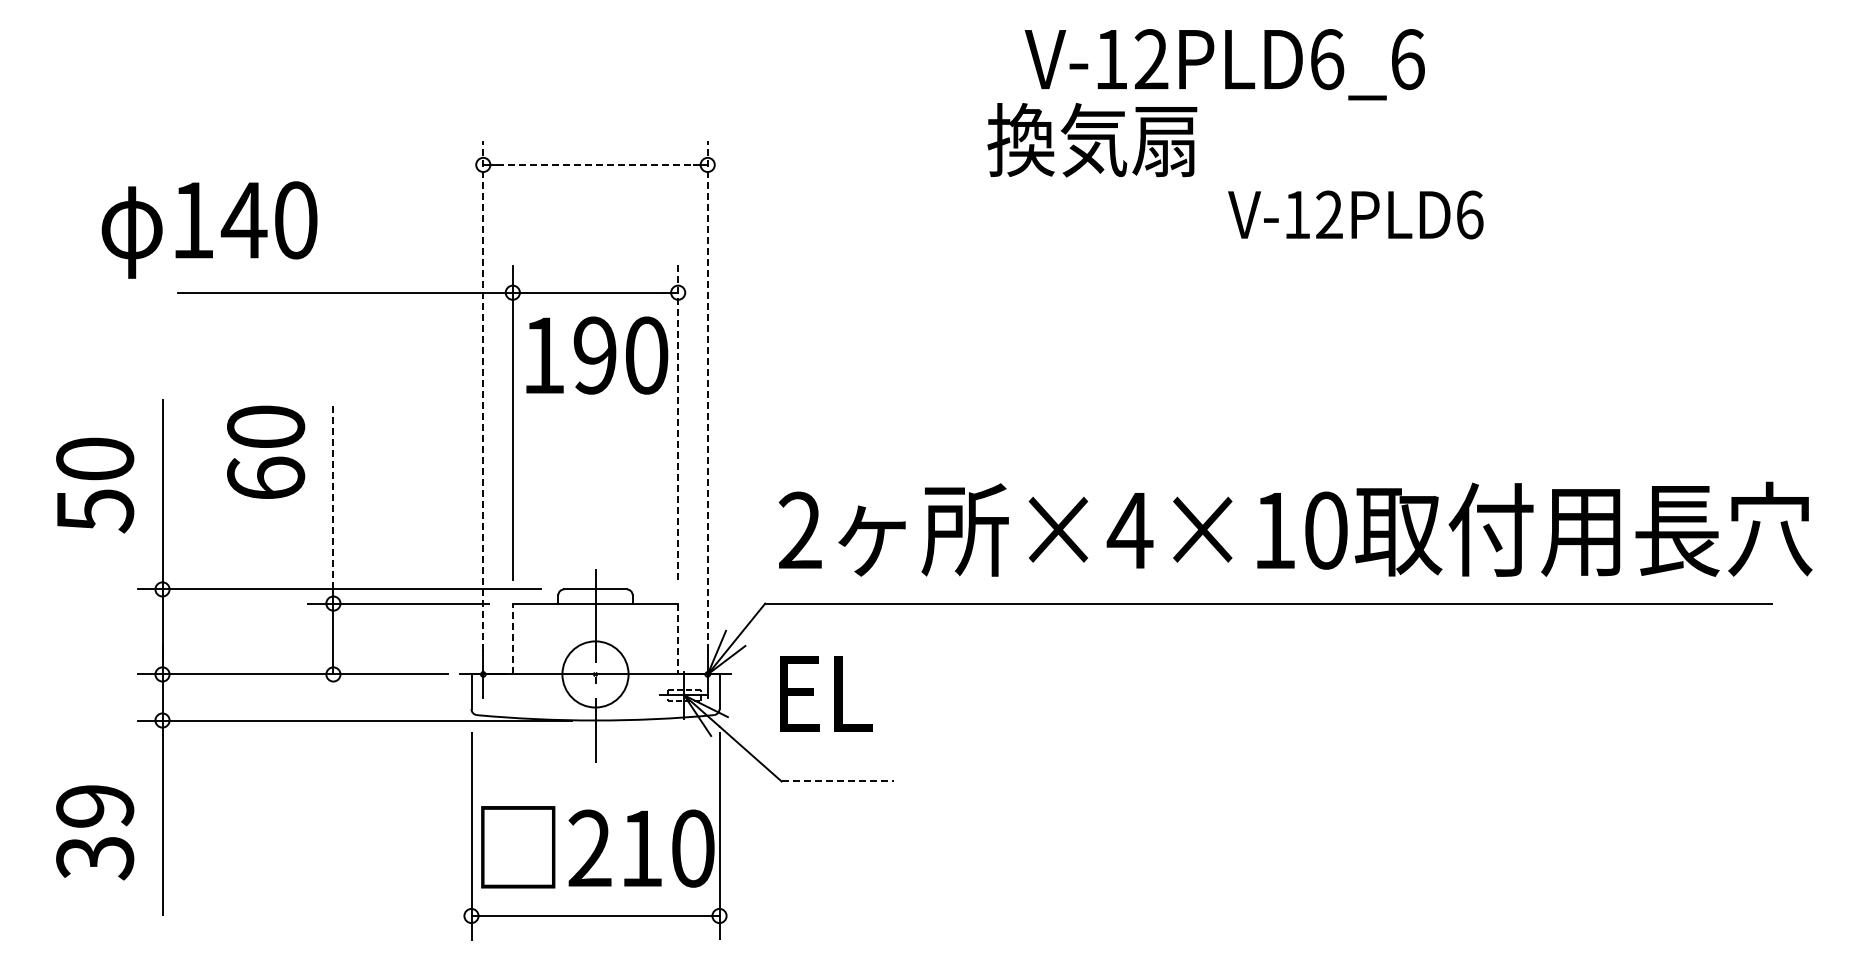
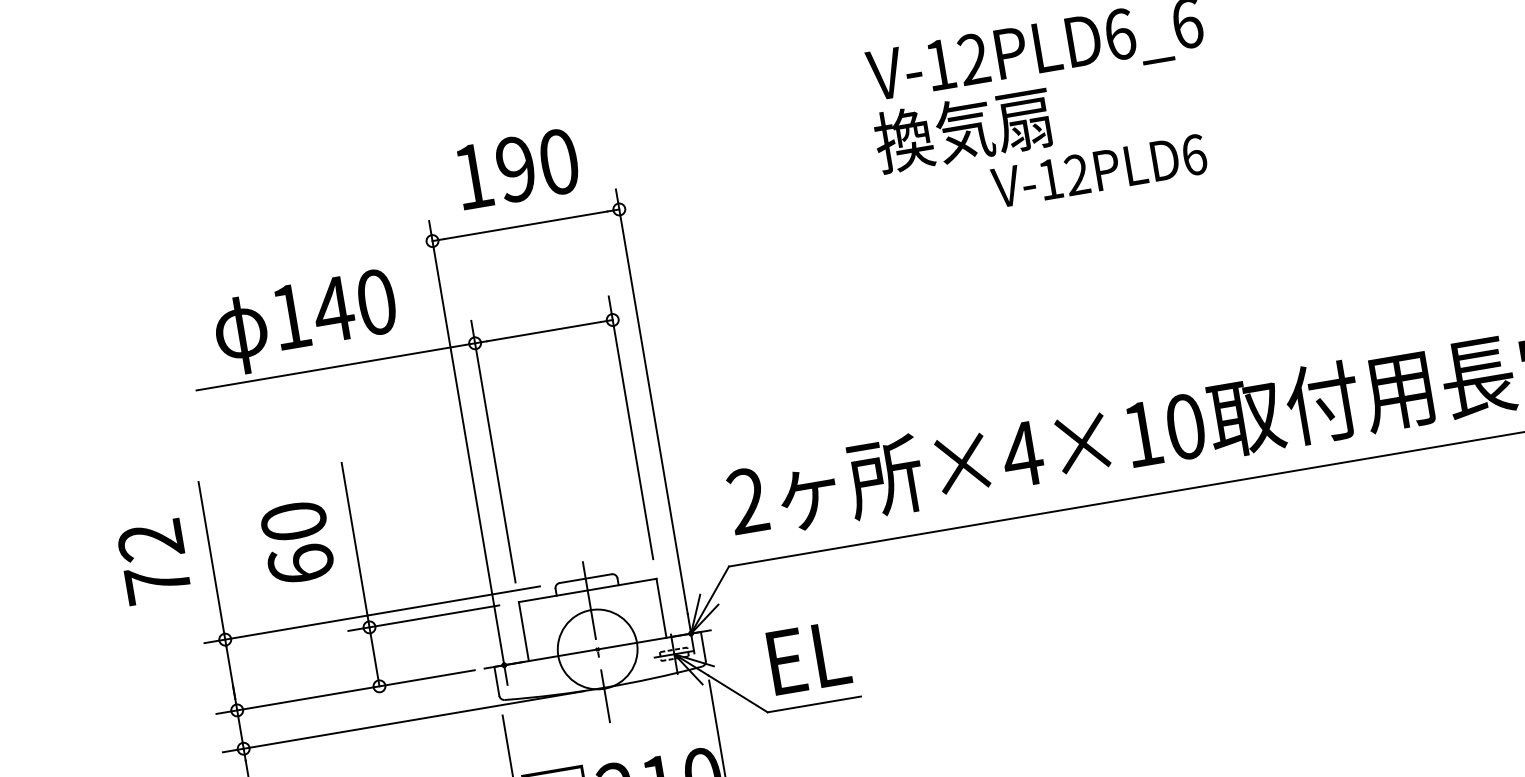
text: (1092, 140) -> (963, 130), moved
line: (596, 164) -> (526, 224), dashed -> solid
text: (1355, 214) -> (1098, 170), moved
text: (209, 229) -> (305, 322), moved
text: (597, 355) -> (518, 168), moved
line: (483, 395) -> (465, 432), dashed -> solid
line: (707, 395) -> (651, 401), dashed -> solid
line: (678, 422) -> (631, 428), dashed -> solid
text: (266, 451) -> (297, 541), moved
text: (95, 485) -> (154, 562), 50 -> 72
line: (333, 497) -> (354, 539), dashed -> solid
line: (512, 638) -> (523, 631), dashed -> solid
line: (678, 639) -> (661, 608), dashed -> solid
circle: (595, 674) -> (597, 649), size x1.43
text: (826, 693) -> (809, 657), moved
line: (838, 781) -> (815, 704), dashed -> solid

